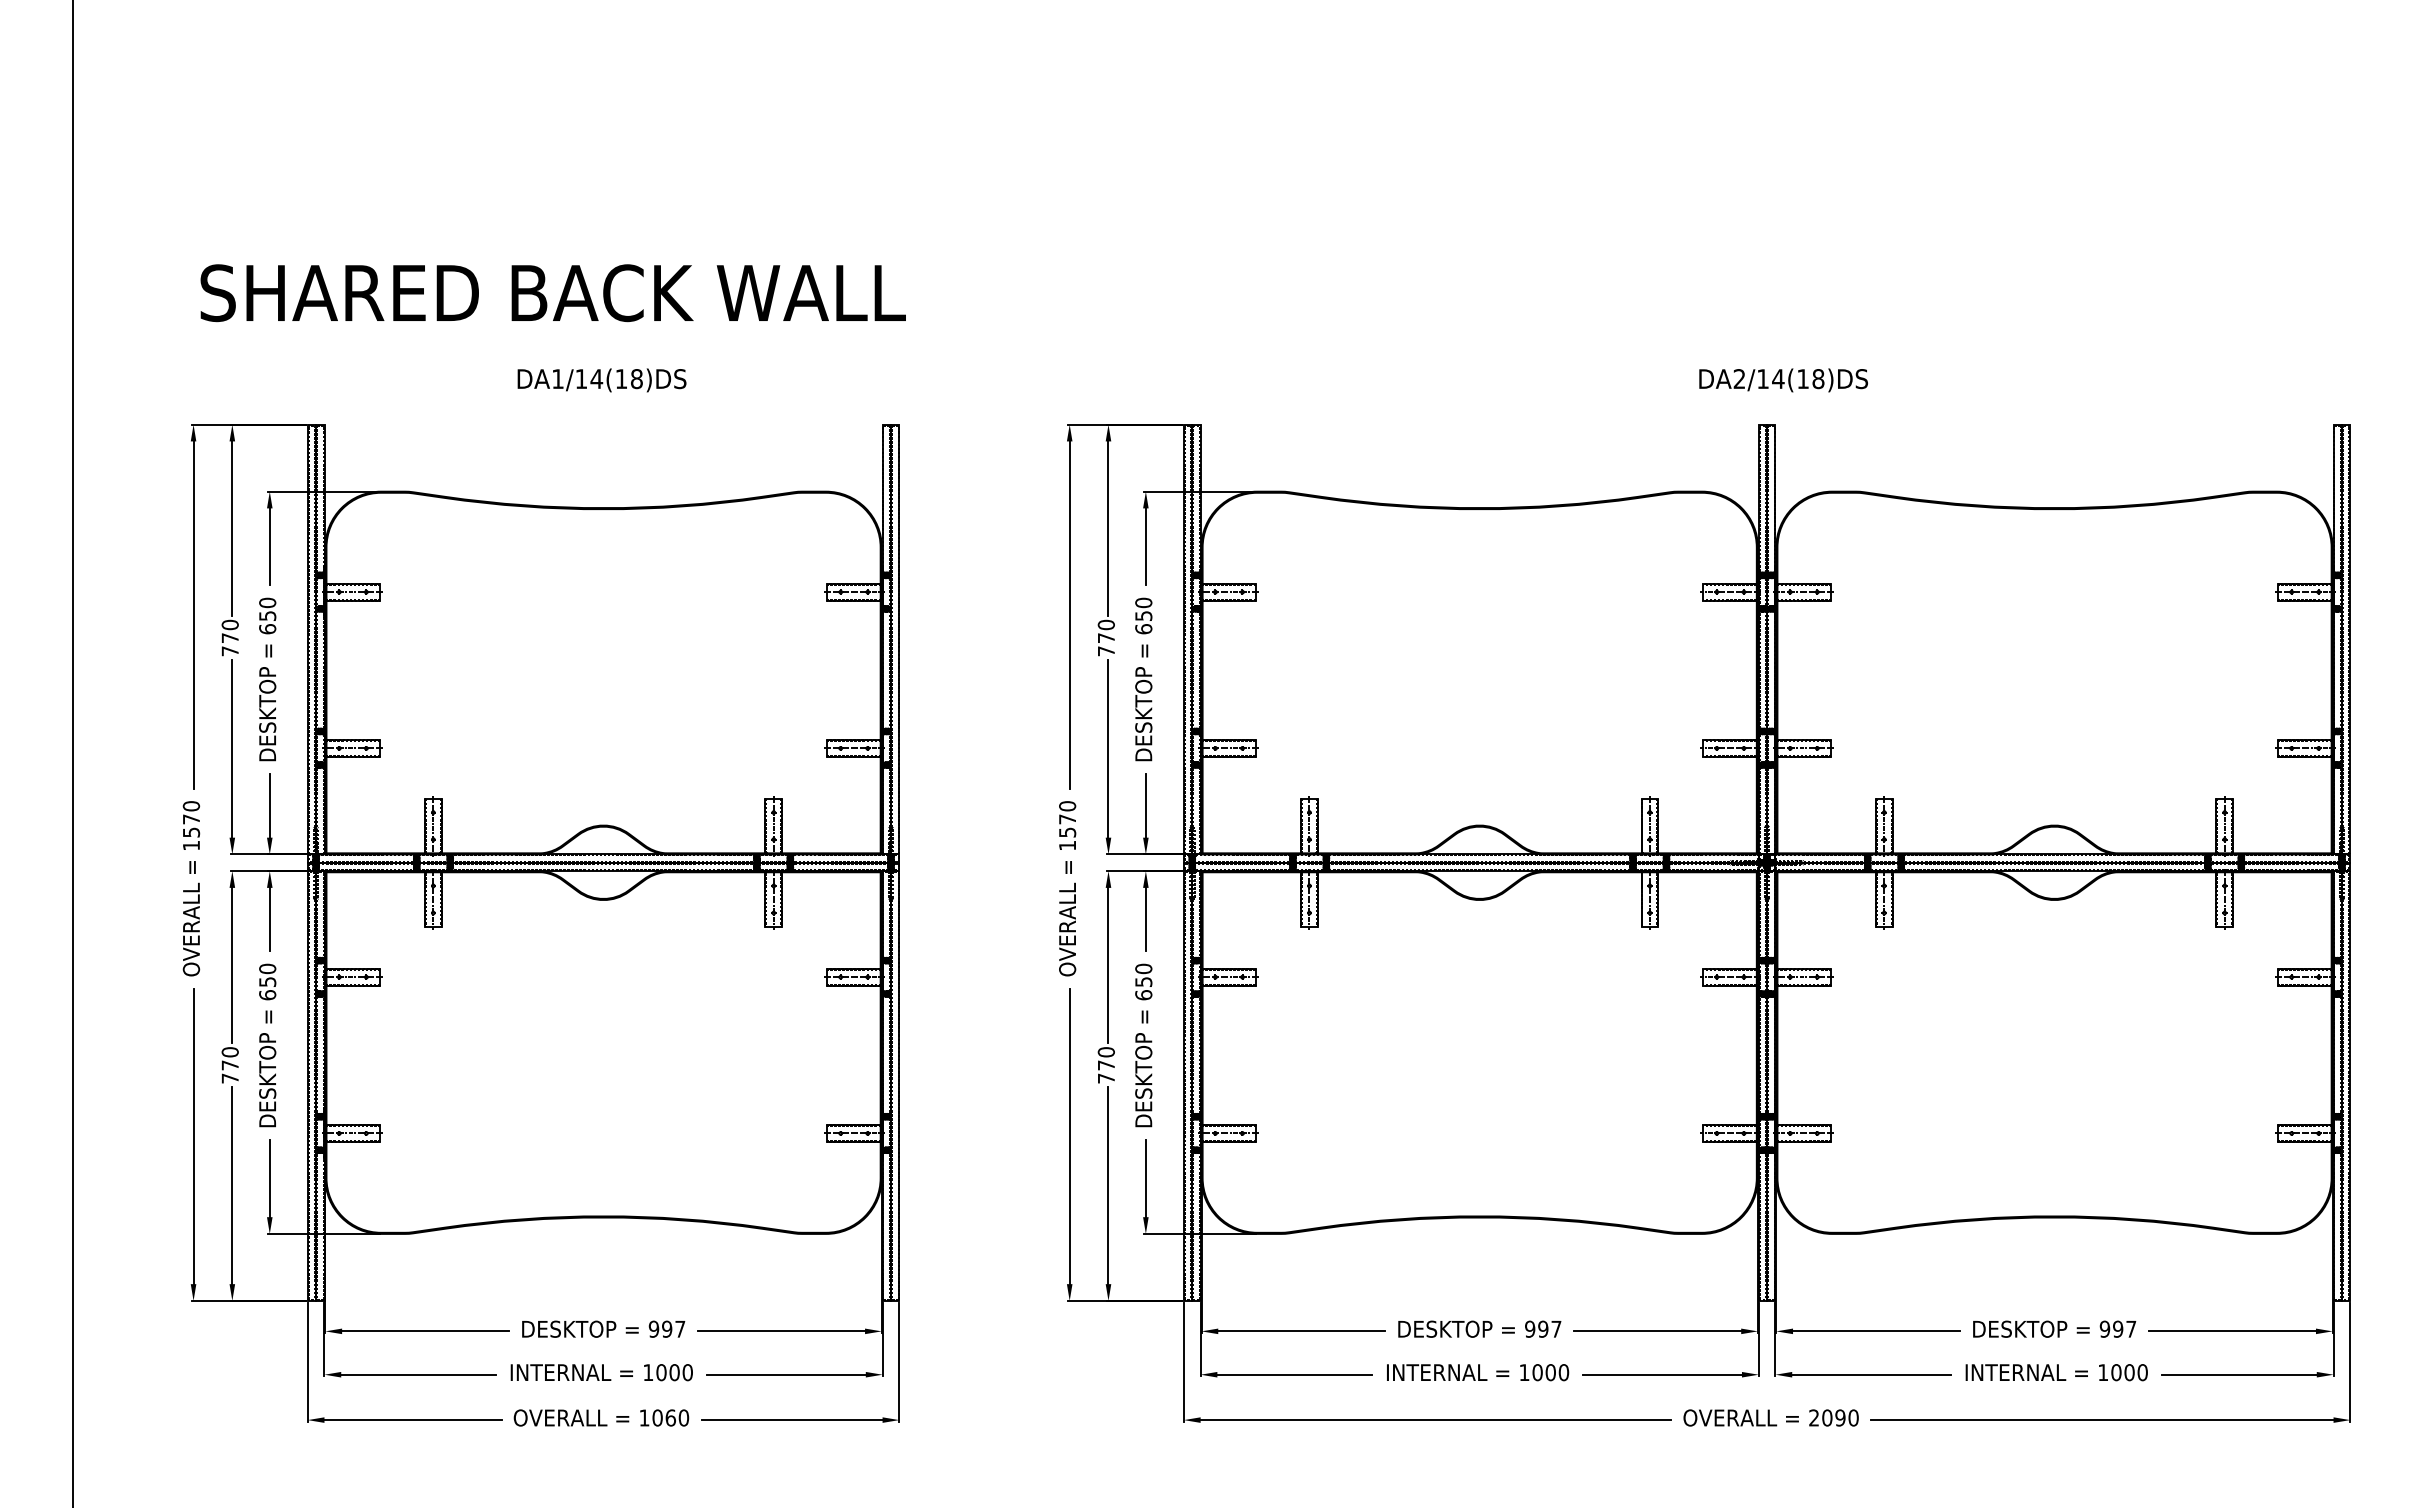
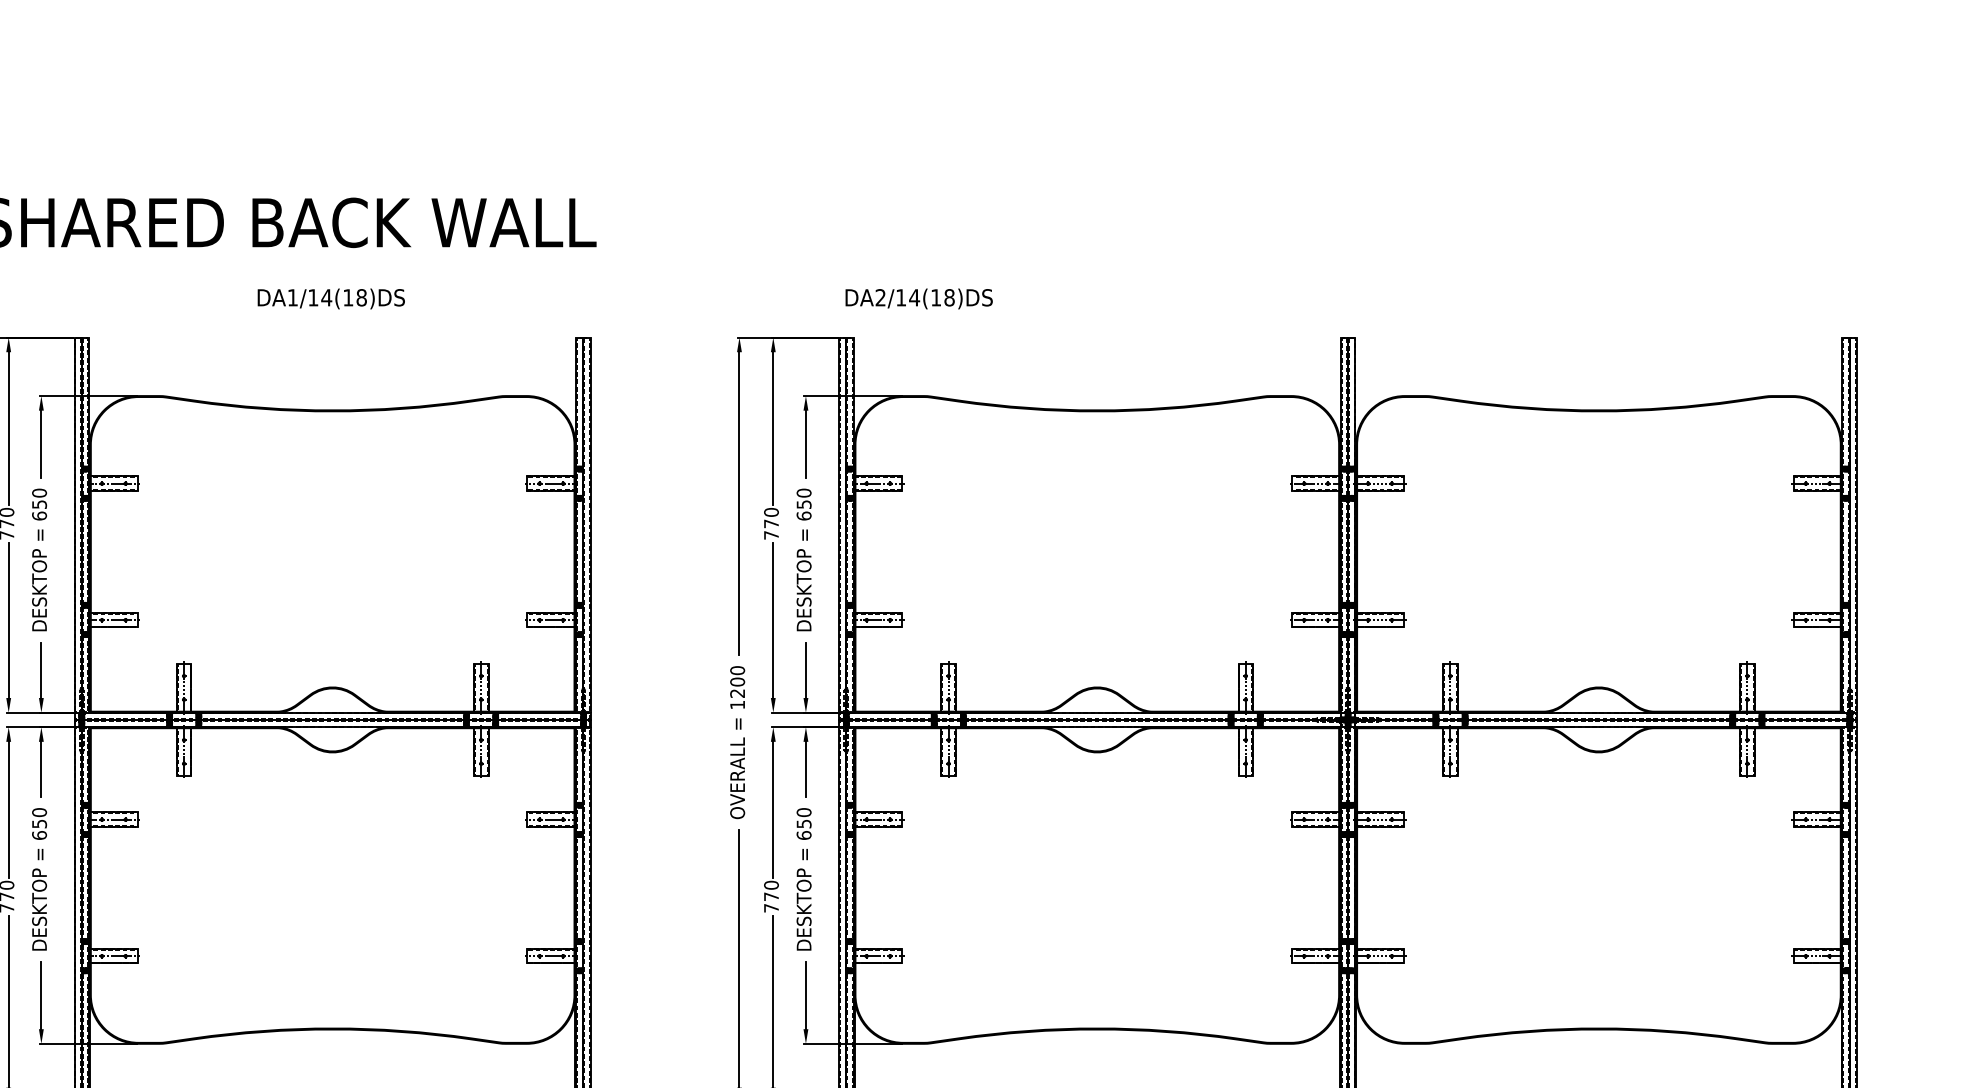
text: (1783, 380) -> (919, 299), moved
text: (1067, 825) -> (737, 687), 1570 -> 1200

